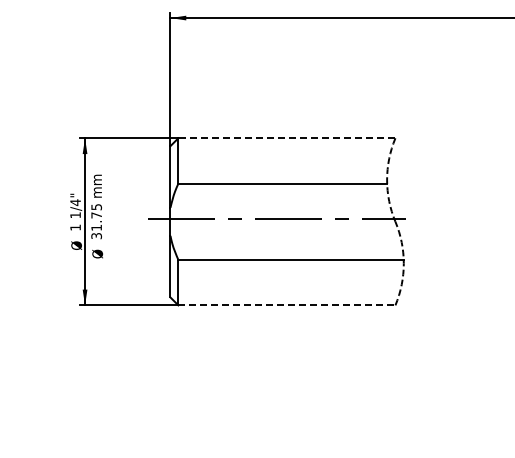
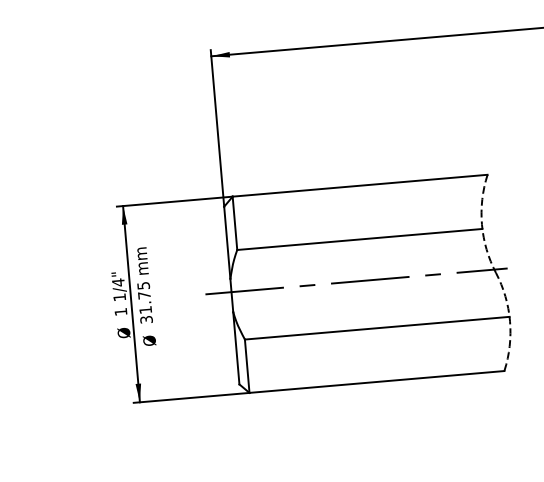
line: (286, 138) -> (359, 186), dashed -> solid
line: (286, 305) -> (376, 382), dashed -> solid

